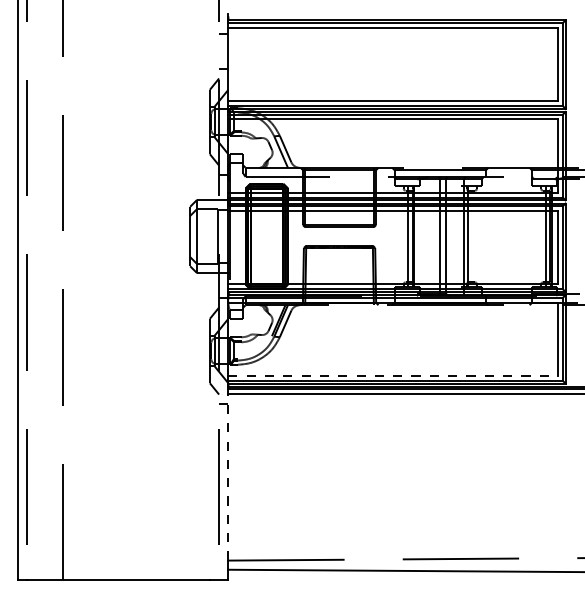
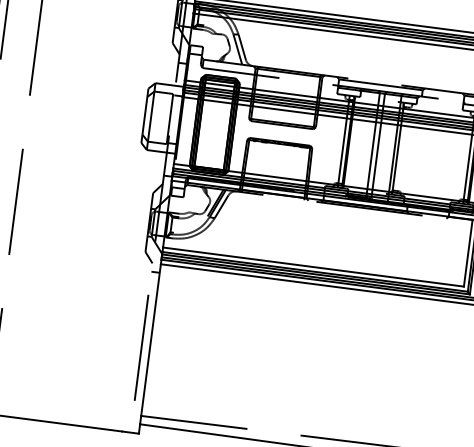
line: (393, 375) -> (313, 266), dashed -> solid
line: (228, 476) -> (151, 339), dashed -> solid

